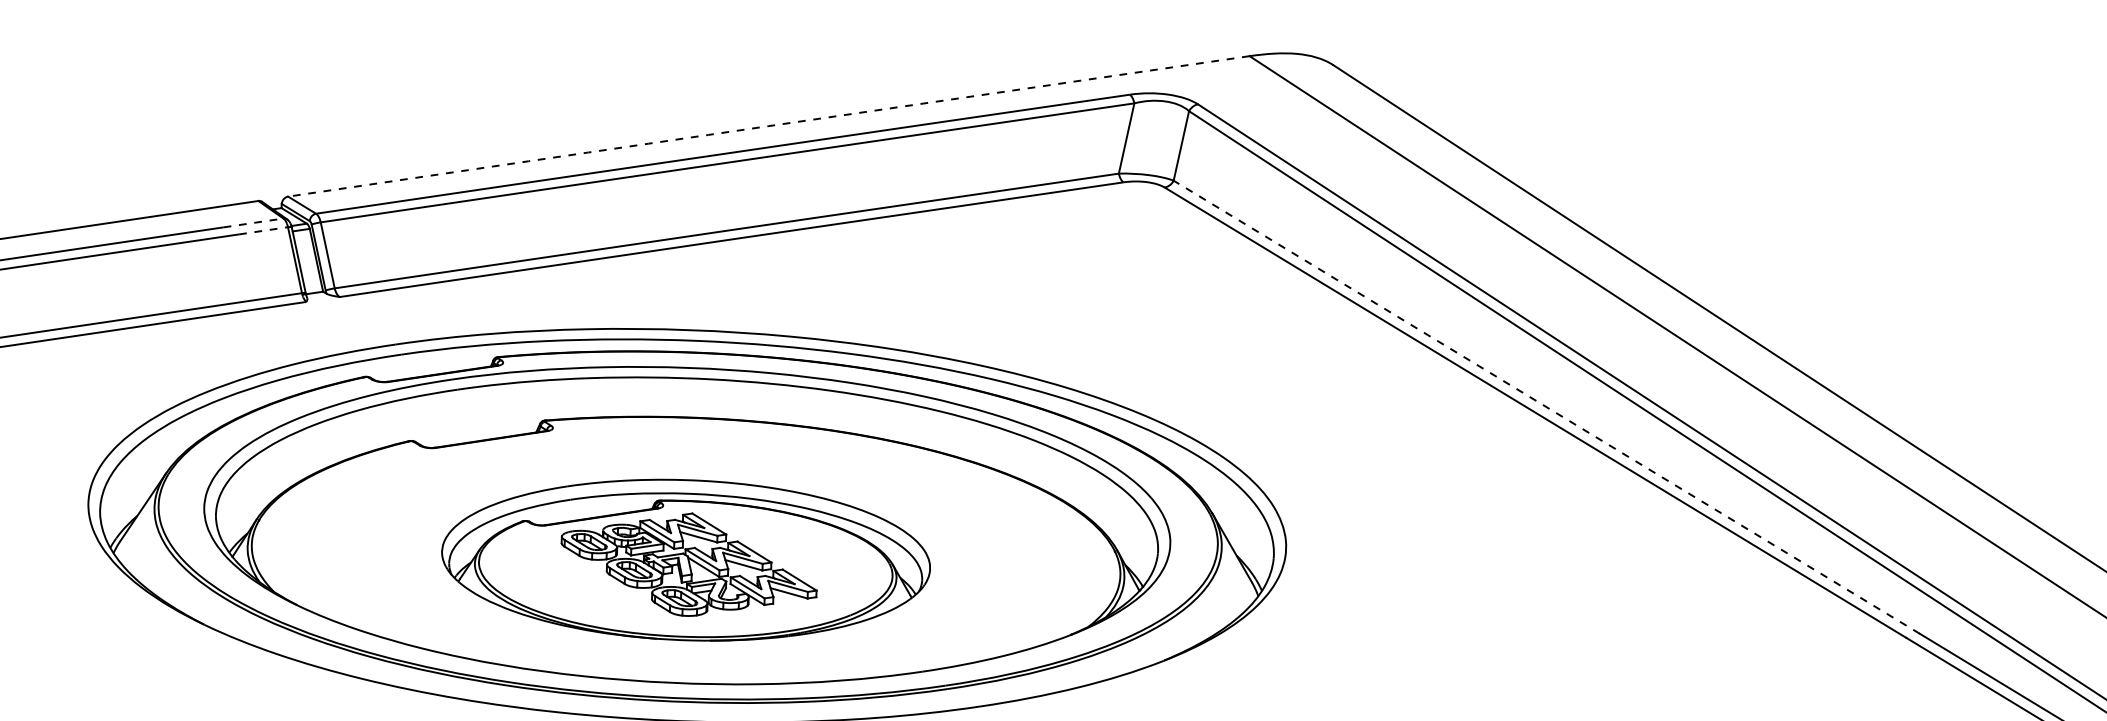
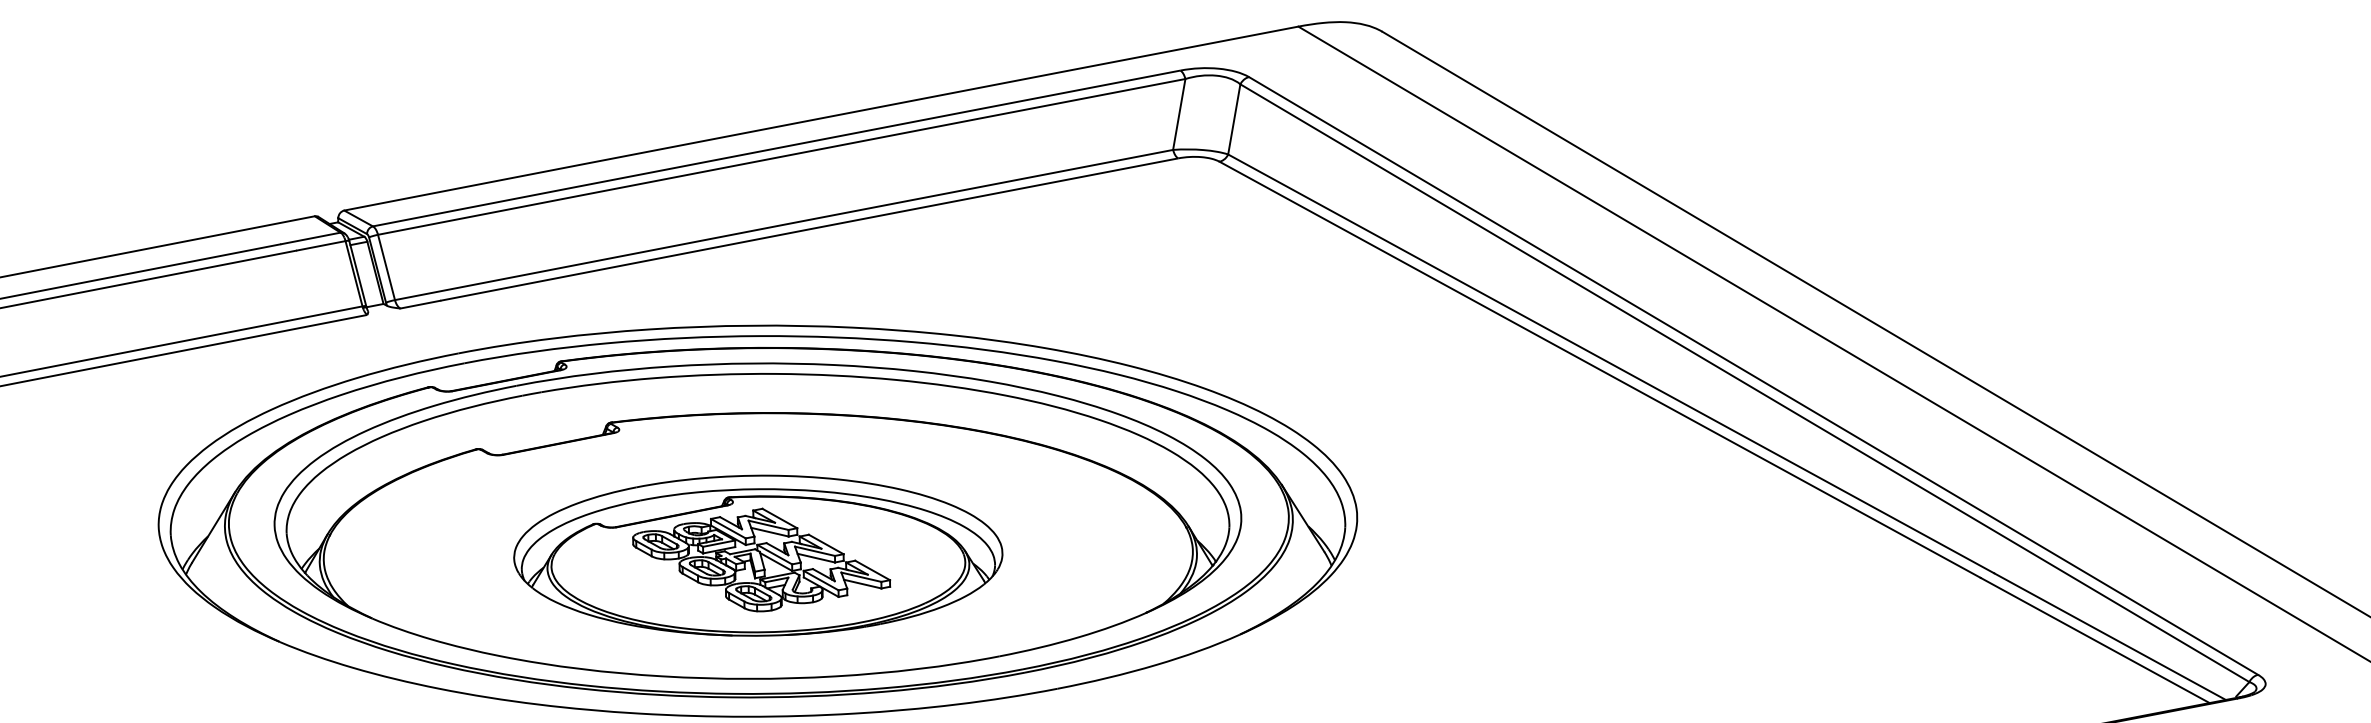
arc: (769, 126) -> (821, 118), dashed -> solid
line: (254, 223) -> (311, 238), dashed -> solid
line: (263, 230) -> (321, 245), dashed -> solid
line: (1546, 406) -> (1610, 363), dashed -> solid

